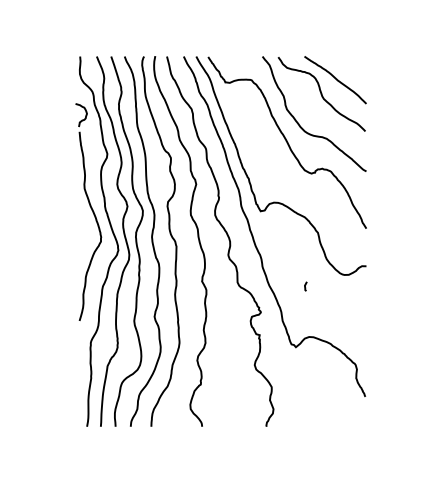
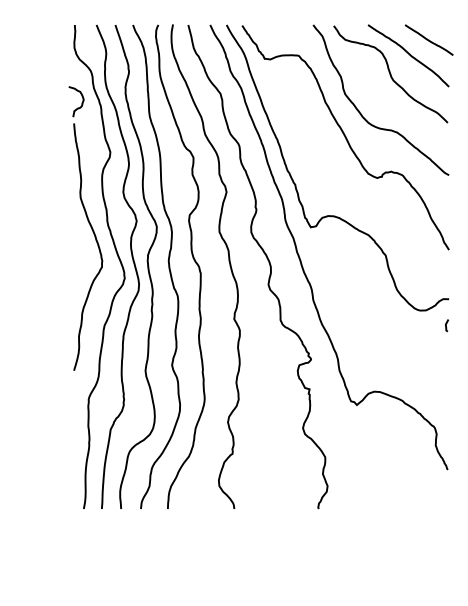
line: (350, 68) -> (428, 40), added
line: (305, 286) -> (446, 325), moved

